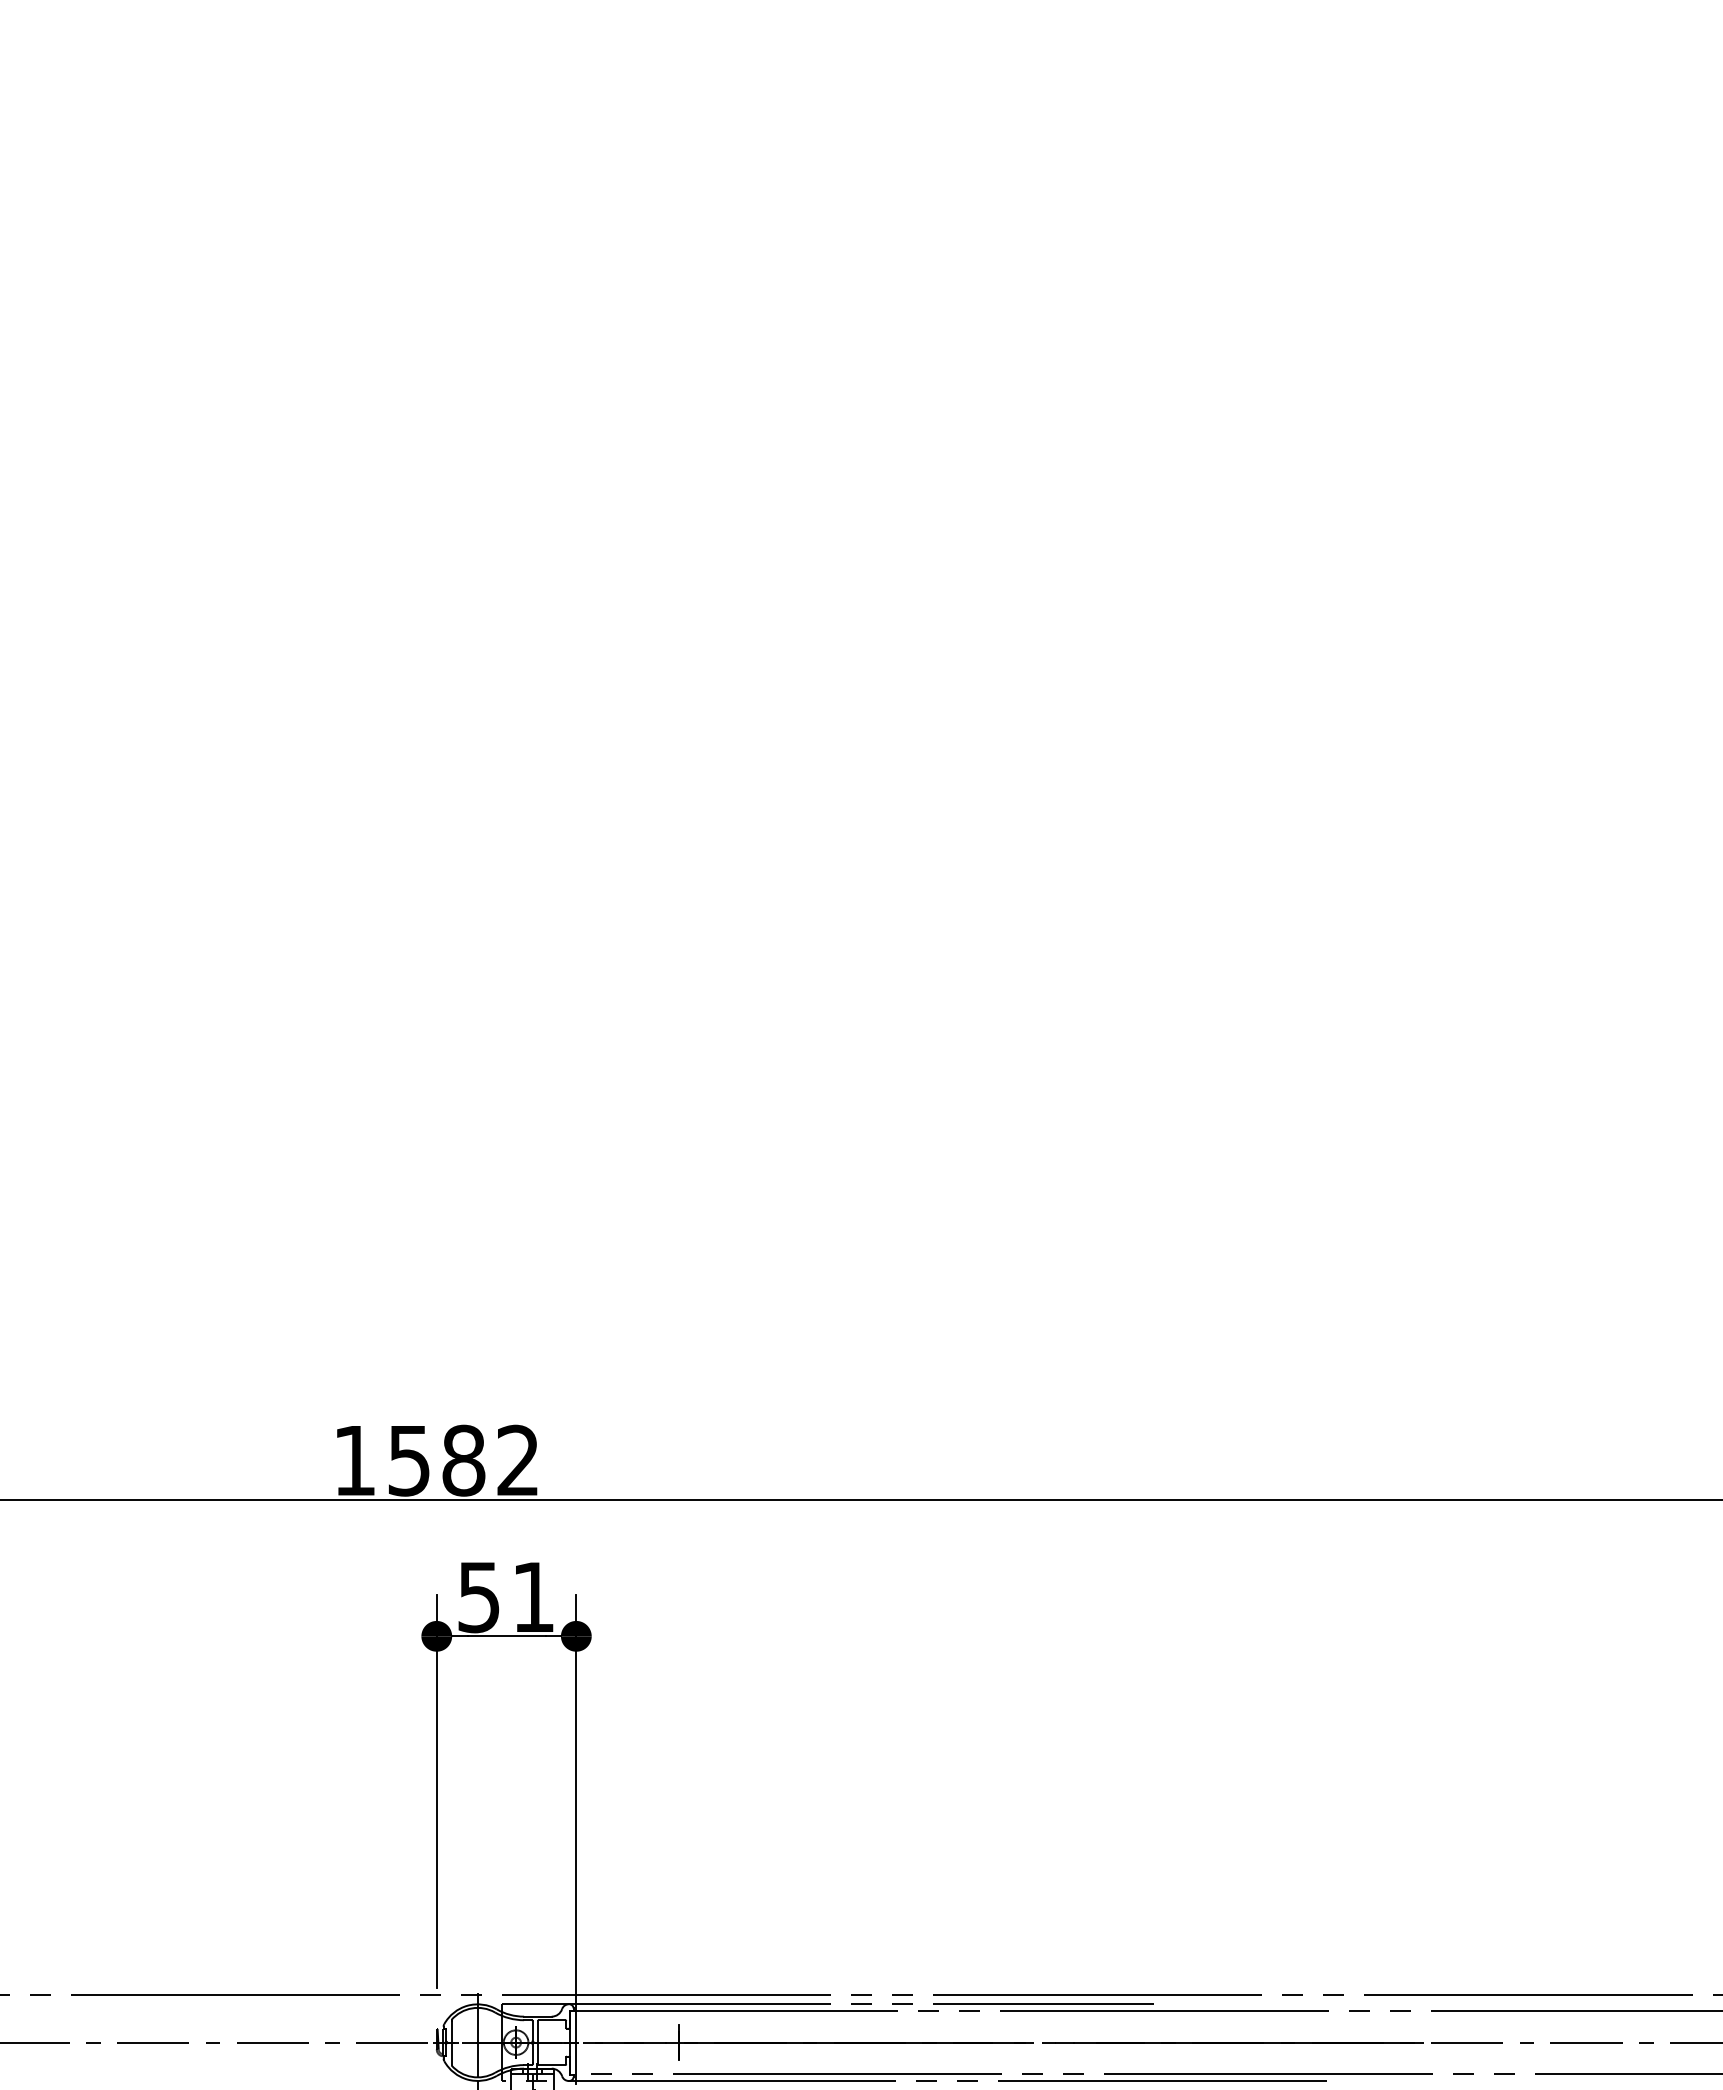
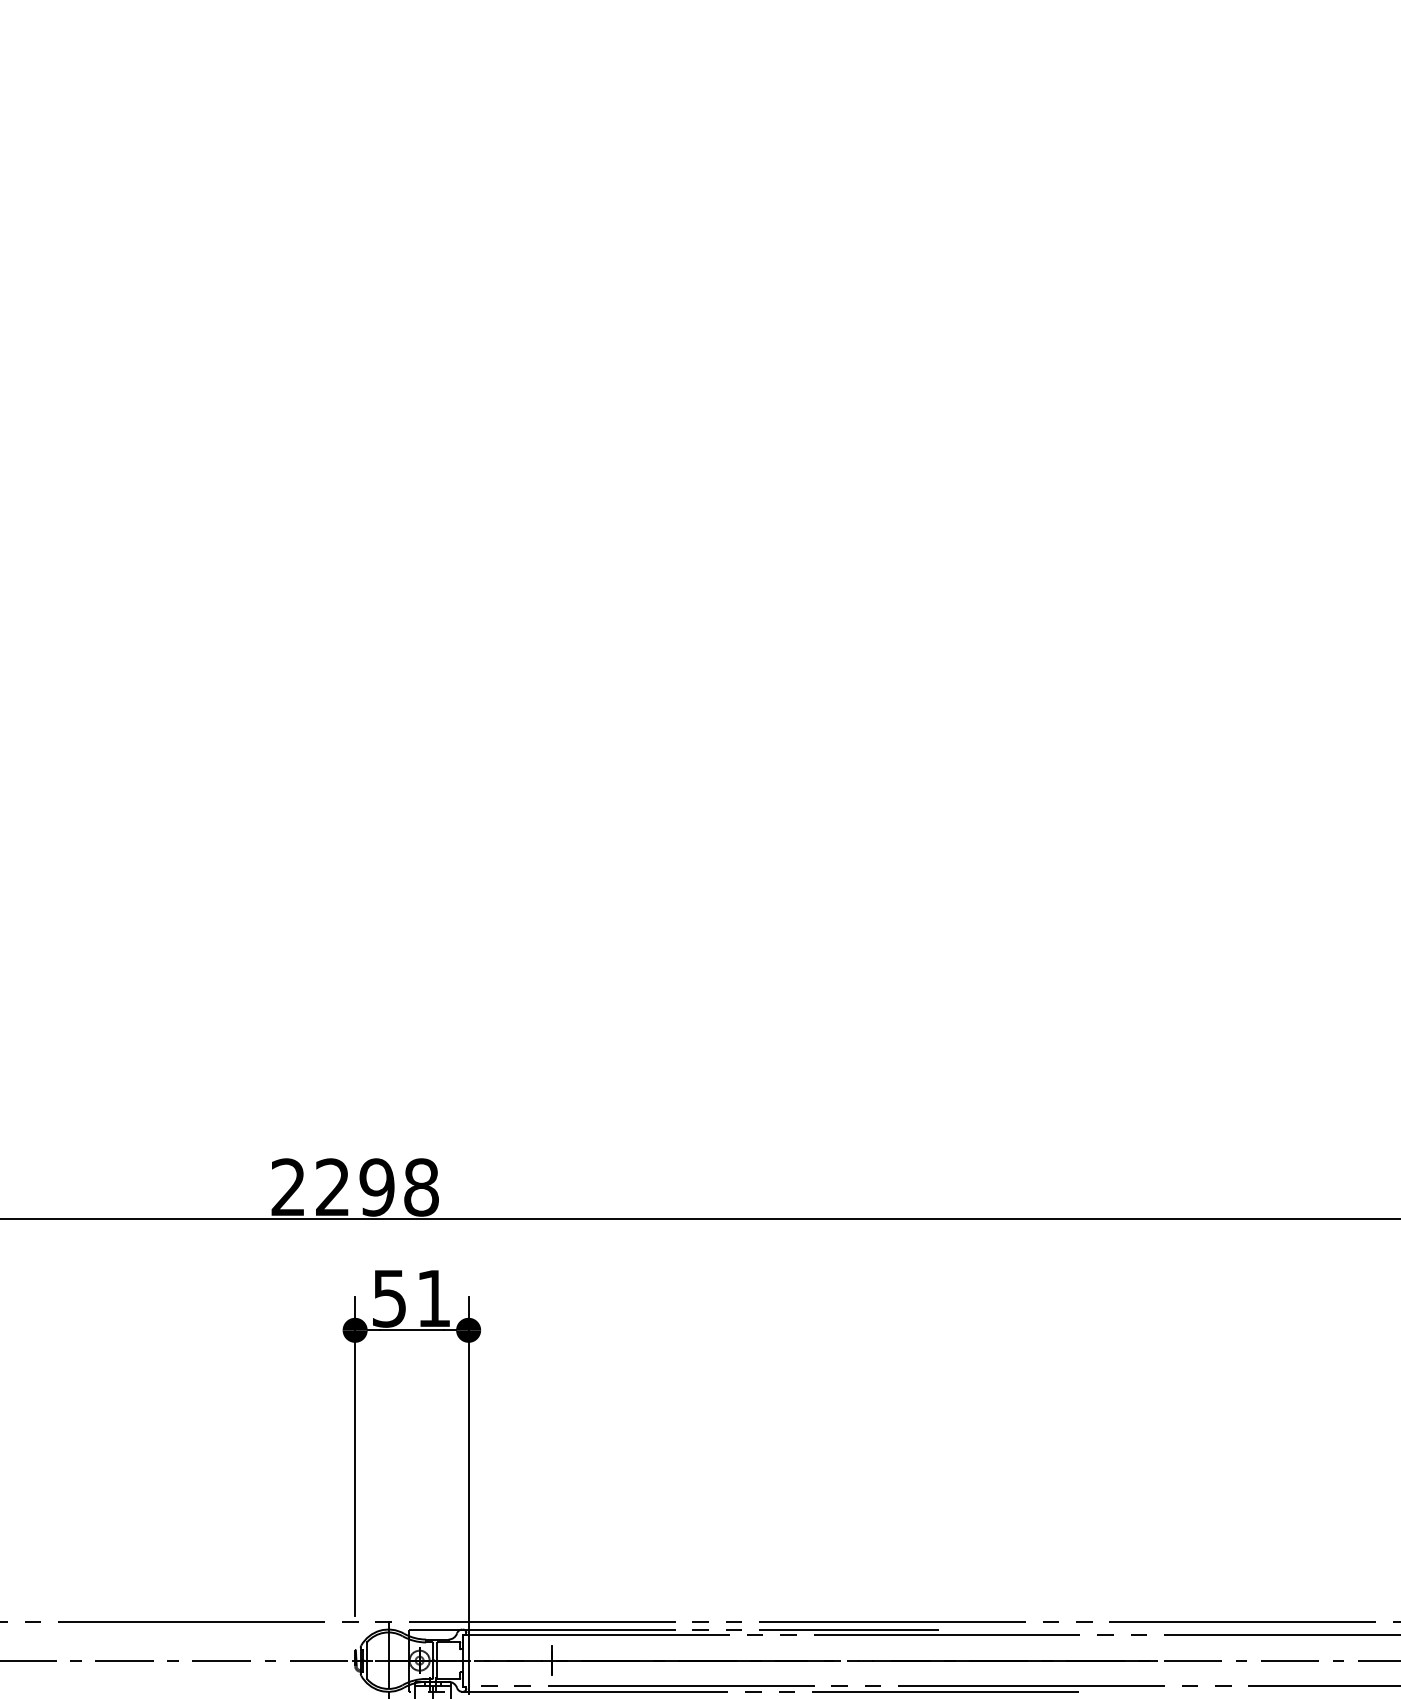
text: (436, 1460) -> (354, 1187), 1582 -> 2298

